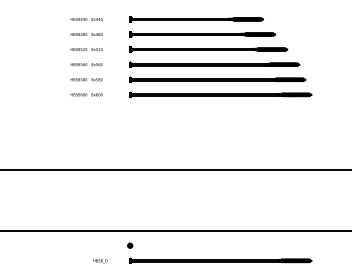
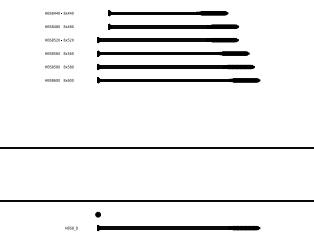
part: (202, 26) -> (173, 19), moved

